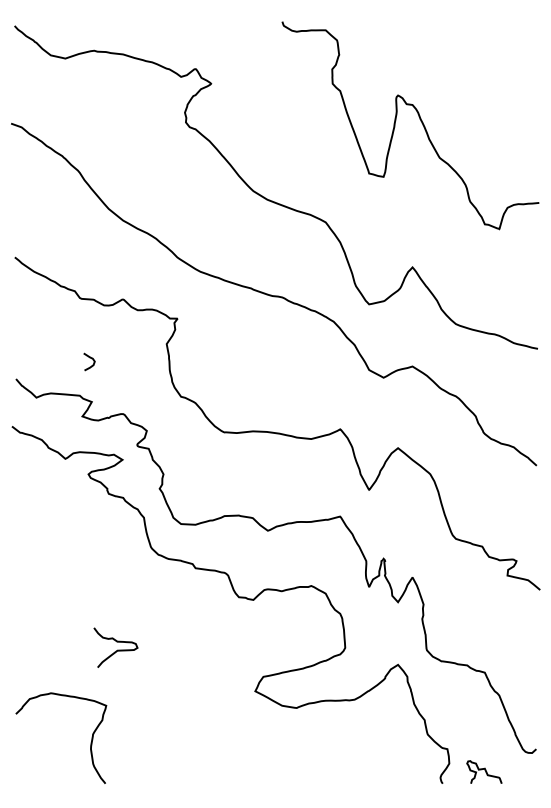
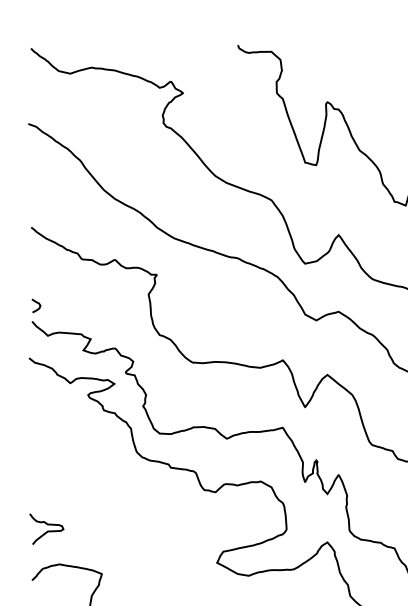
curve: (91, 359) -> (37, 304), moved
curve: (117, 649) -> (47, 530), moved

